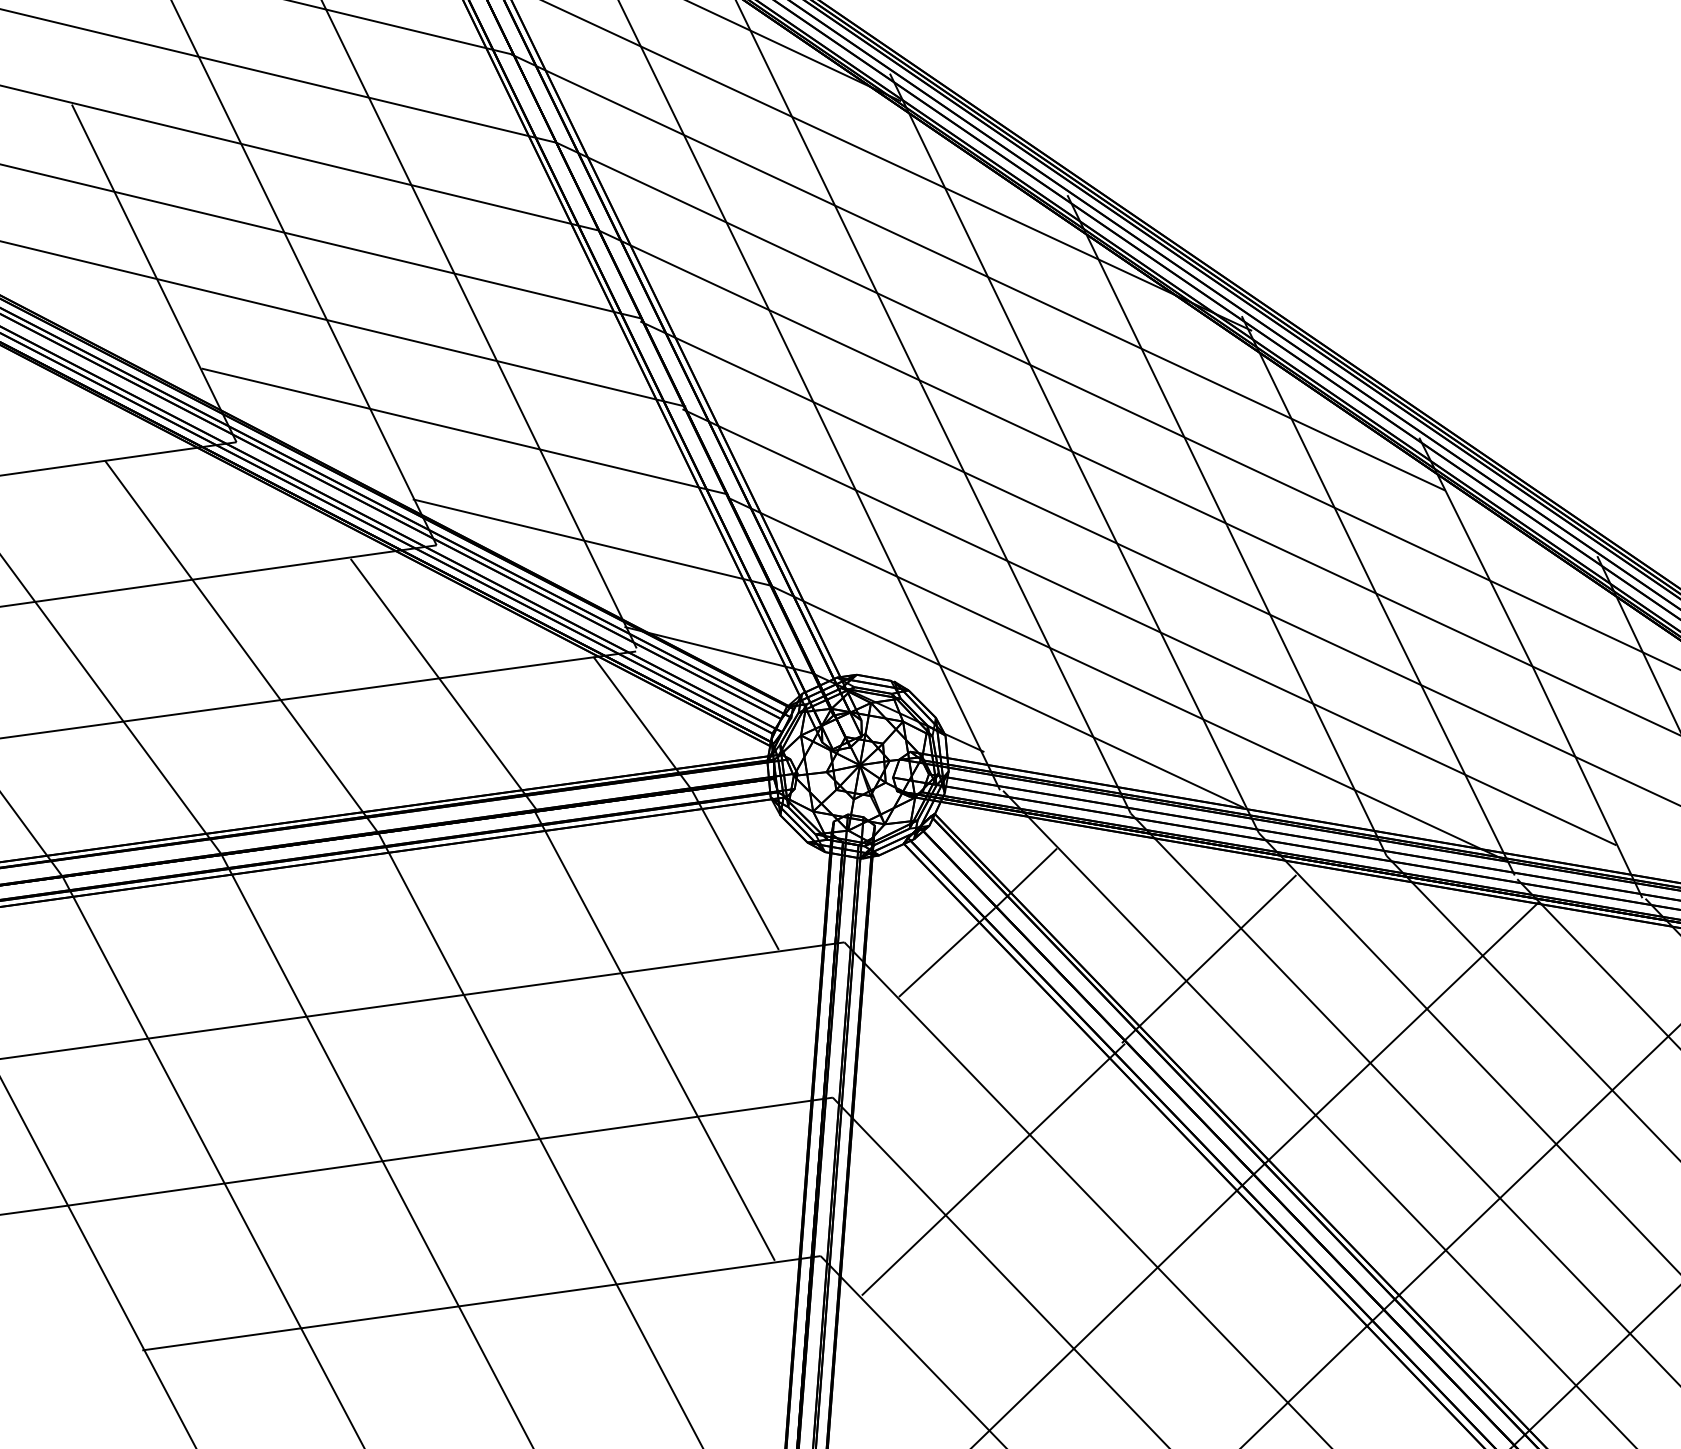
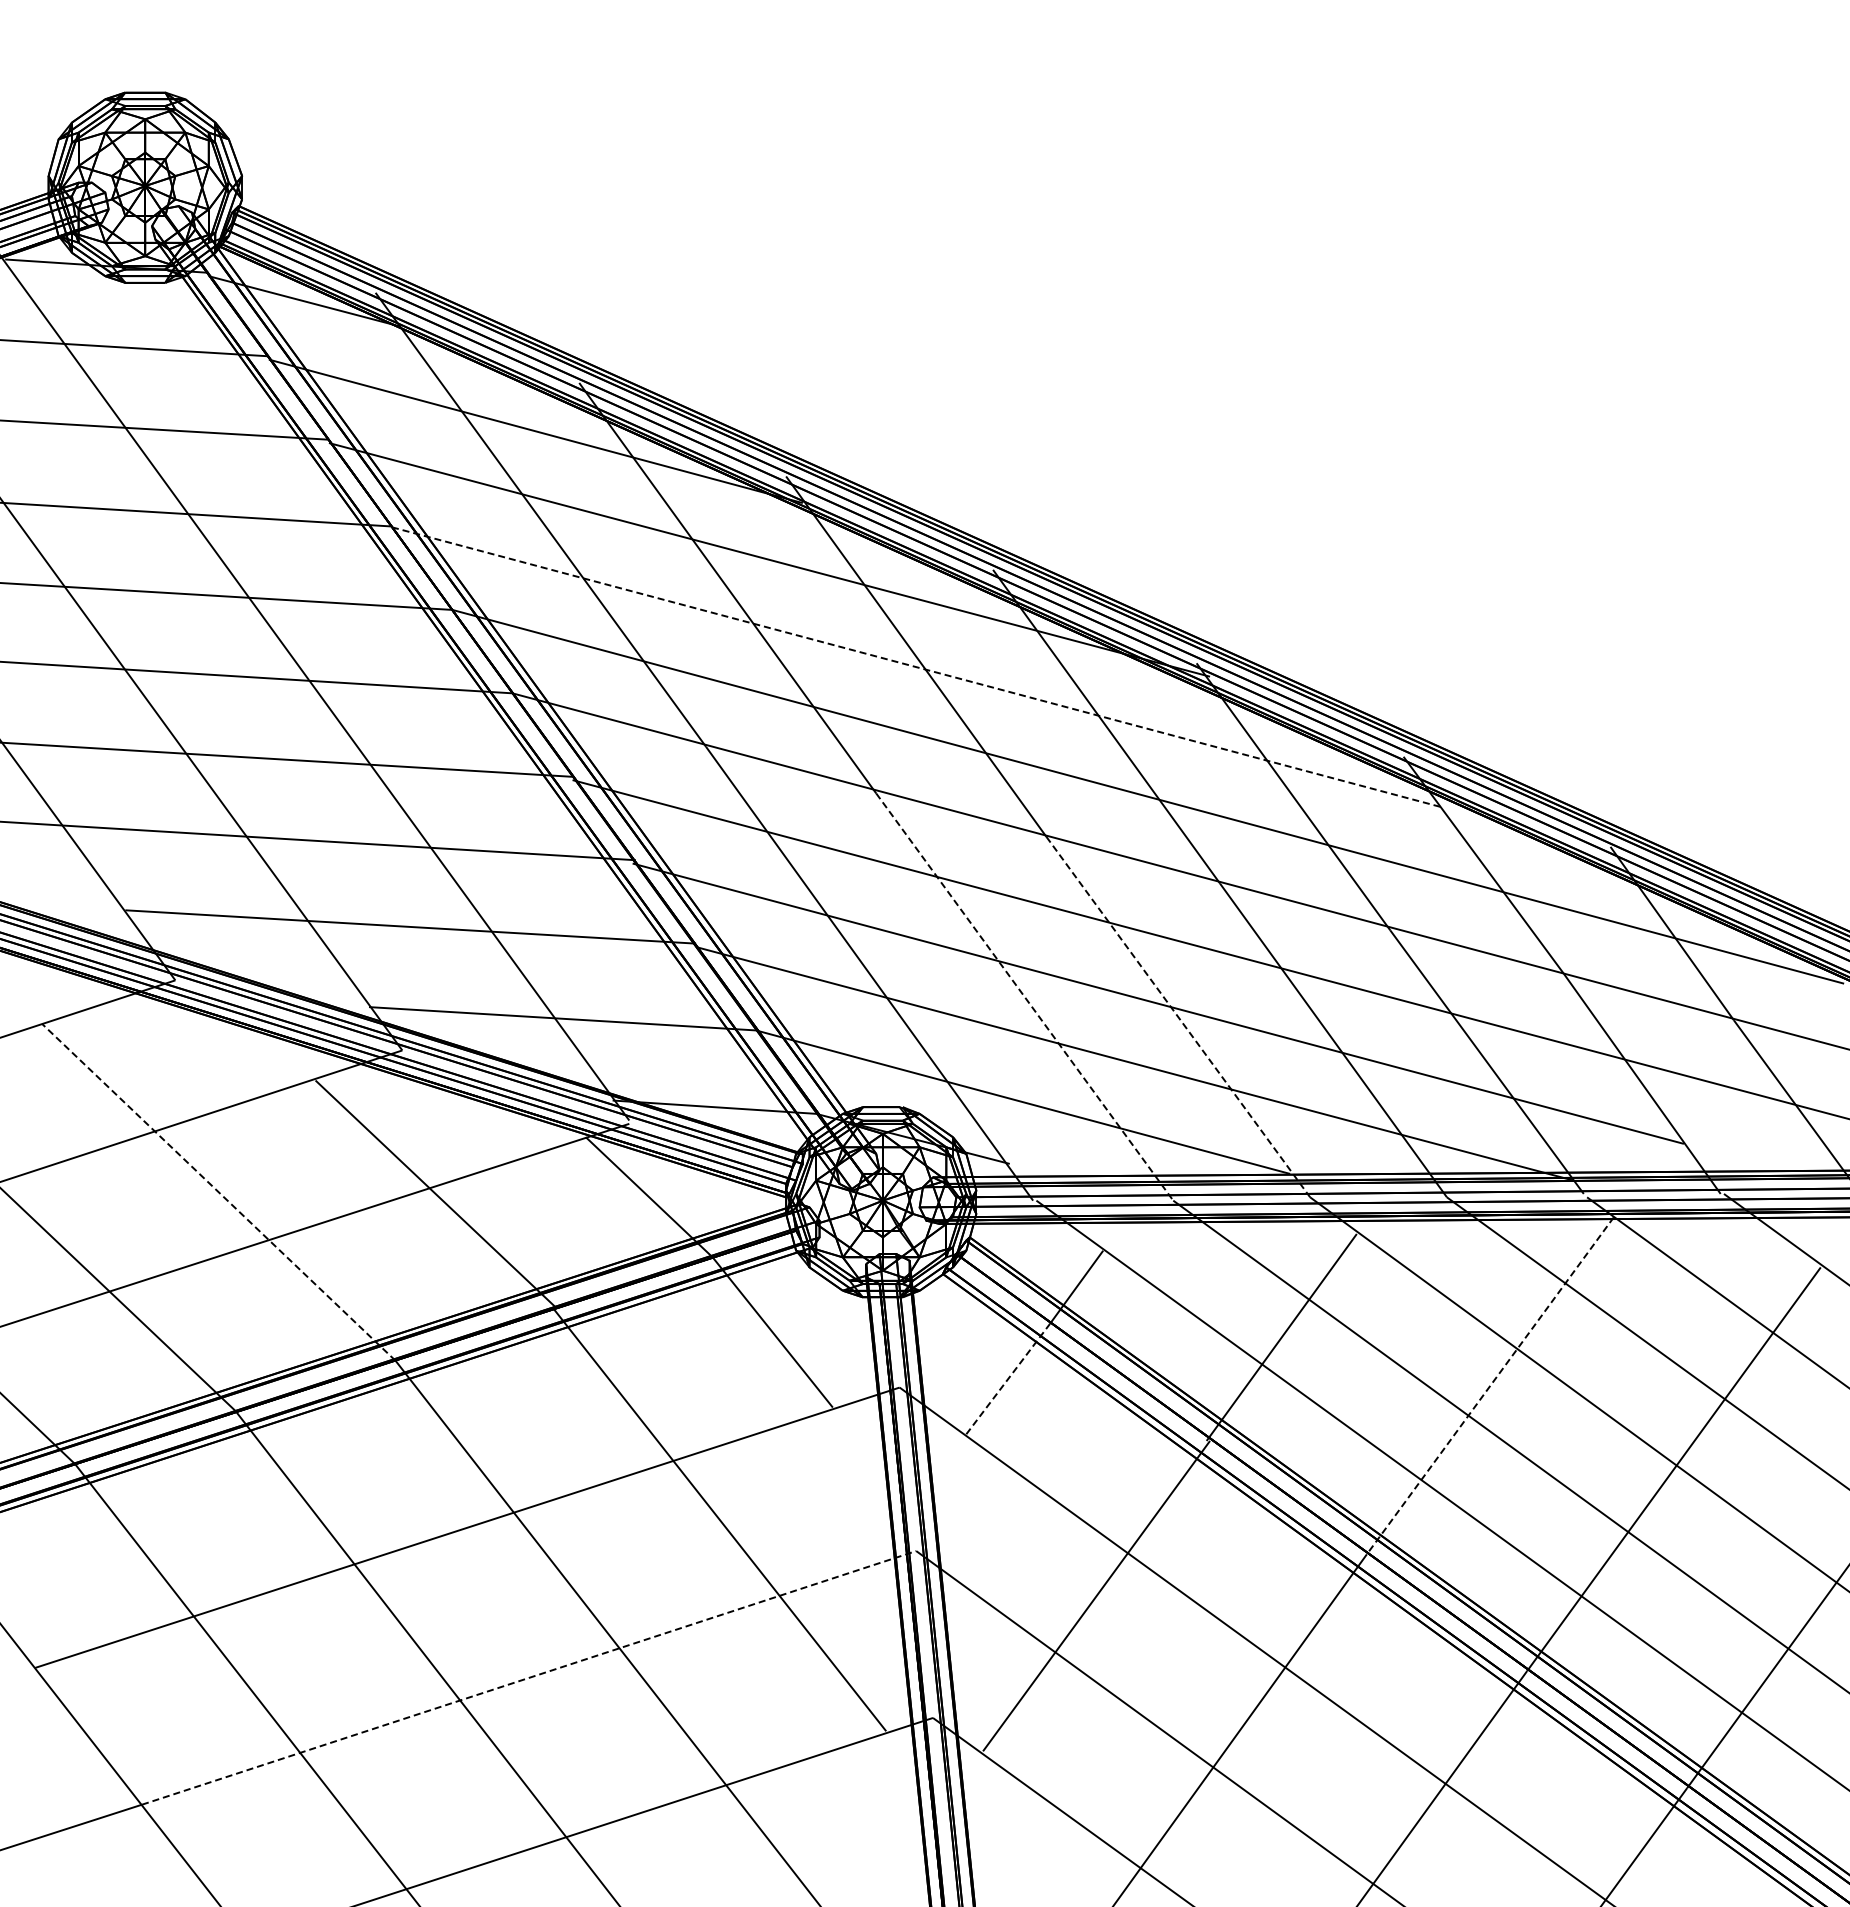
line: (978, 272) -> (914, 666), solid -> dashed
line: (1026, 599) -> (1025, 997), solid -> dashed
line: (1166, 643) -> (1178, 1017), solid -> dashed
line: (241, 646) -> (218, 1191), solid -> dashed
line: (947, 951) -> (1008, 1378), solid -> dashed
line: (1395, 1038) -> (1490, 1385), solid -> dashed
line: (451, 1151) -> (529, 1677), solid -> dashed

